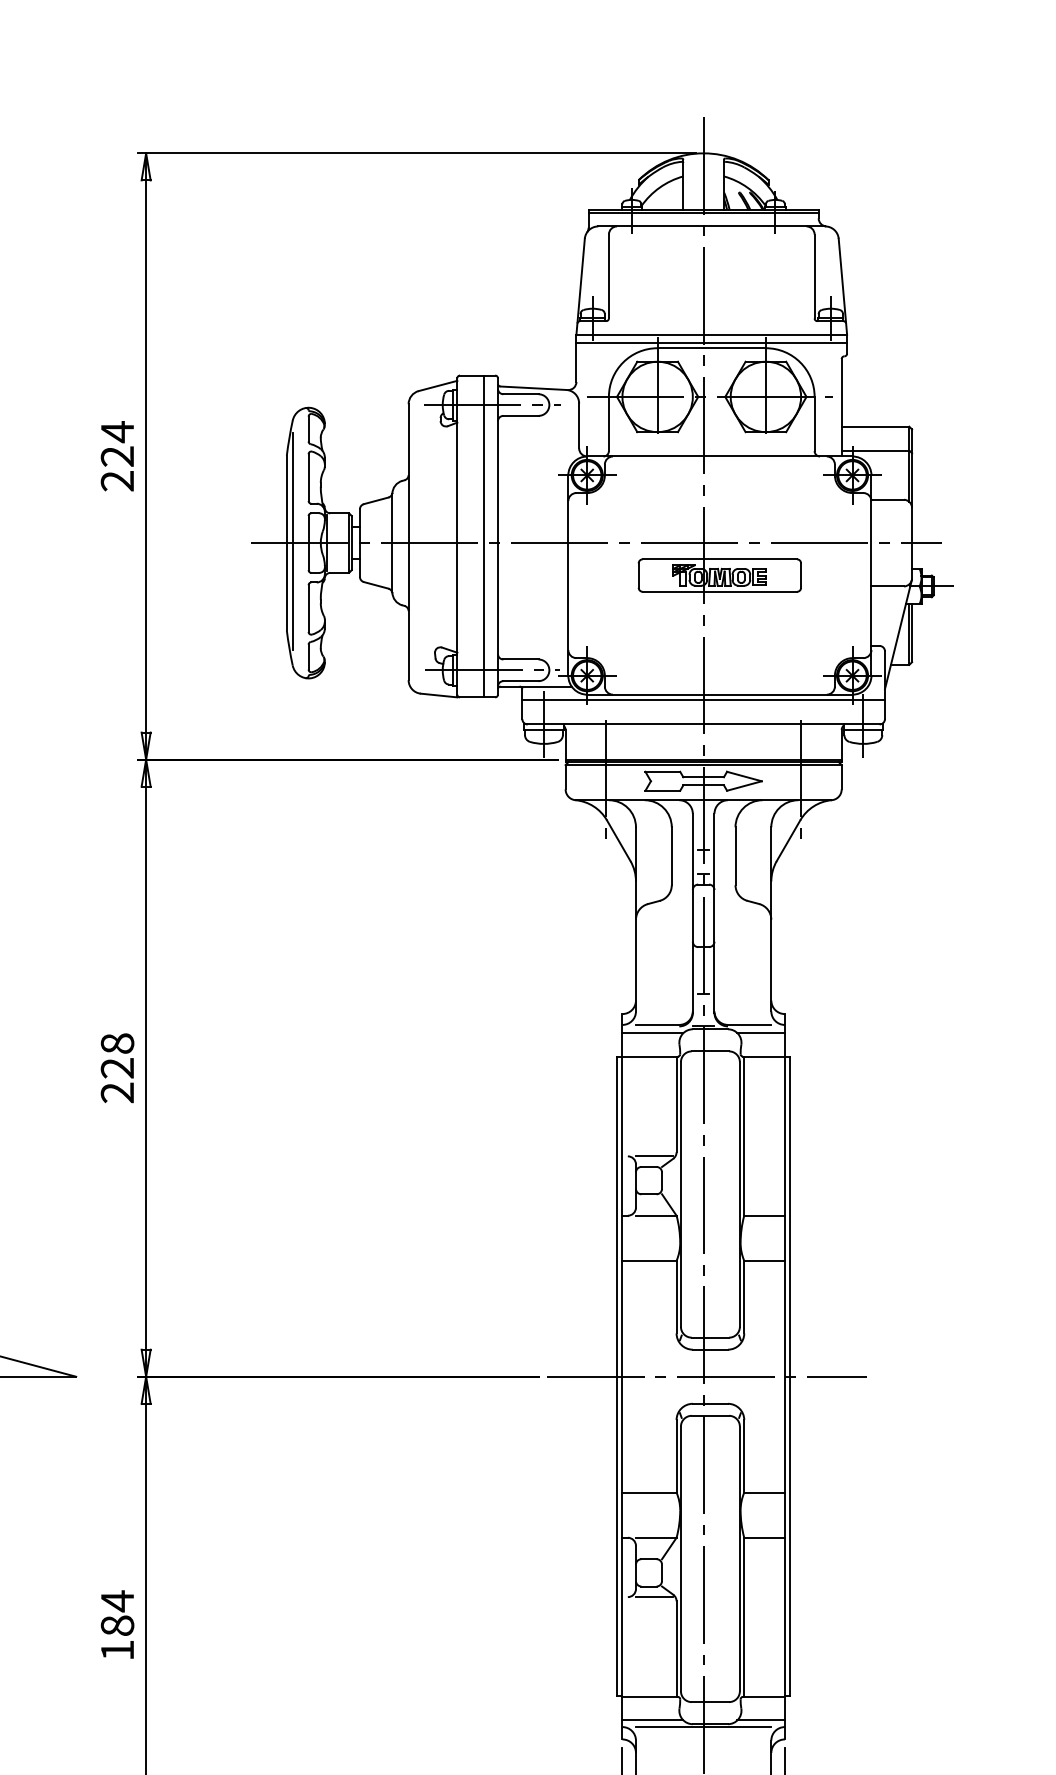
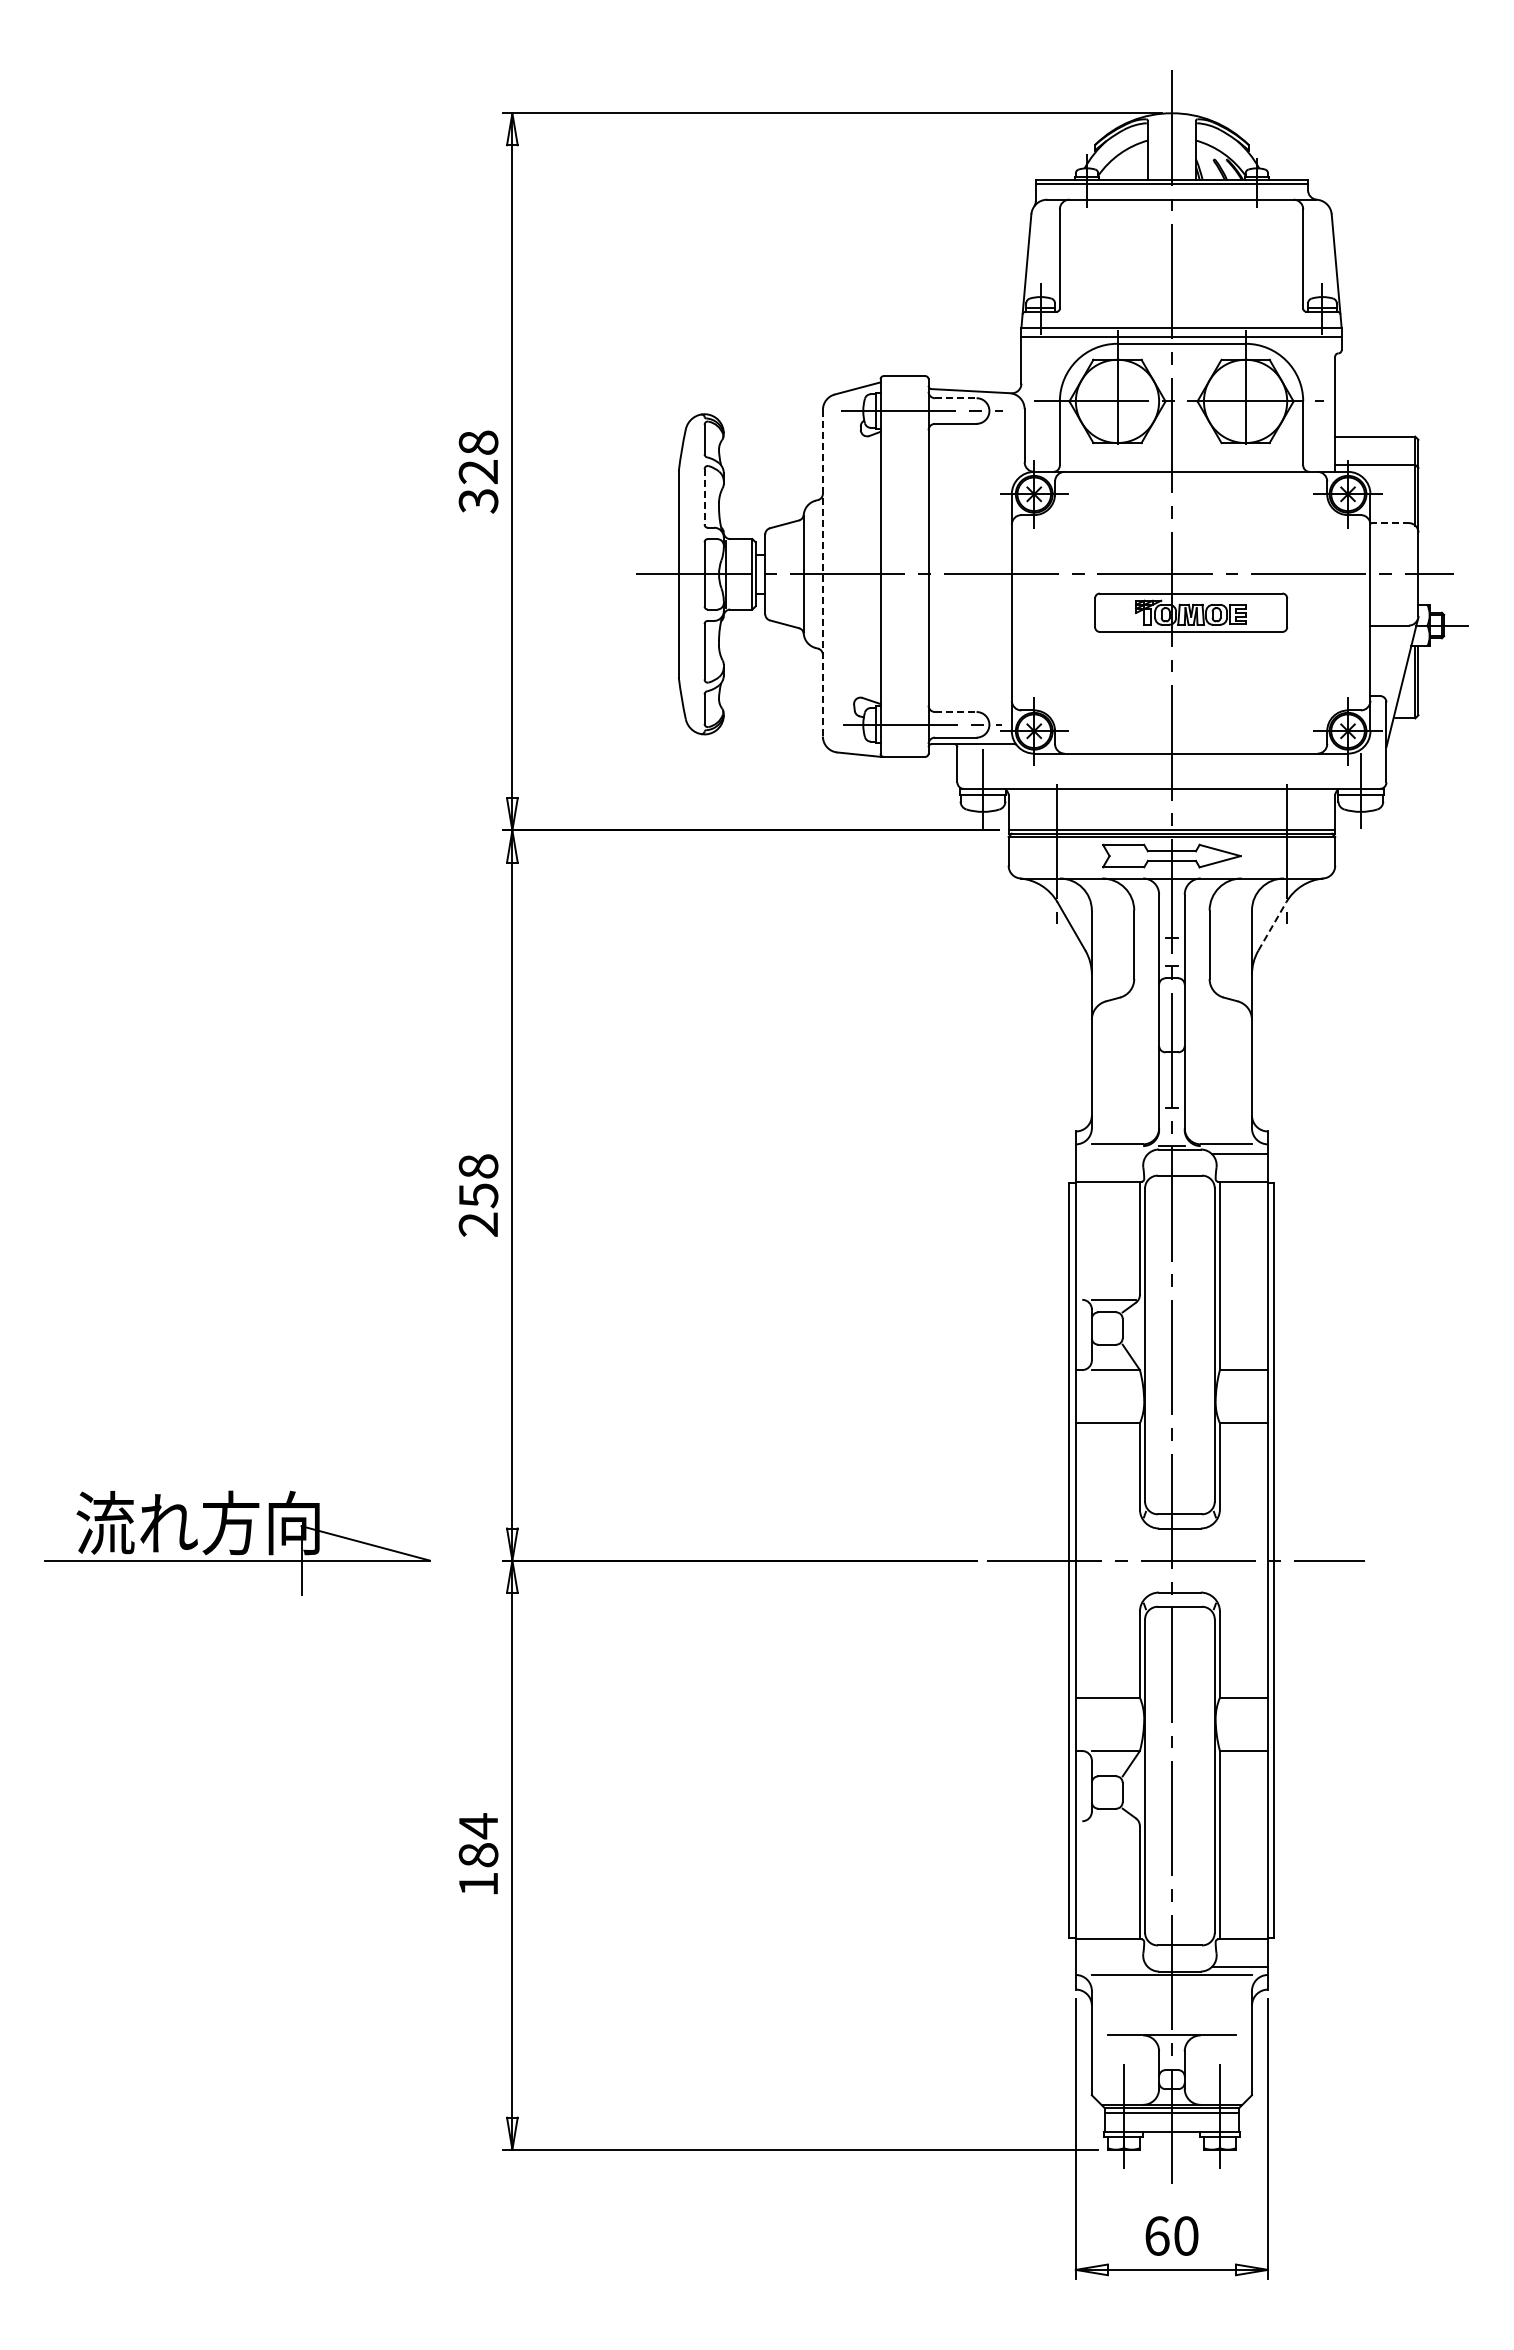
line: (520, 394) -> (955, 398), solid -> dashed
text: (117, 456) -> (478, 471), 224 -> 328
line: (308, 477) -> (704, 496), solid -> dashed
line: (888, 500) -> (1390, 523), solid -> dashed
line: (484, 536) -> (912, 566), removed
line: (292, 541) -> (685, 572), removed
line: (408, 542) -> (822, 573), solid -> dashed
line: (520, 659) -> (955, 712), solid -> dashed
line: (703, 700) -> (1171, 760), removed
line: (788, 840) -> (1272, 926), solid -> dashed
line: (652, 1033) -> (1111, 1154), removed
text: (117, 1068) -> (478, 1195), 228 -> 258
line: (654, 1597) -> (1113, 1821), removed
line: (652, 1719) -> (1111, 1966), removed

